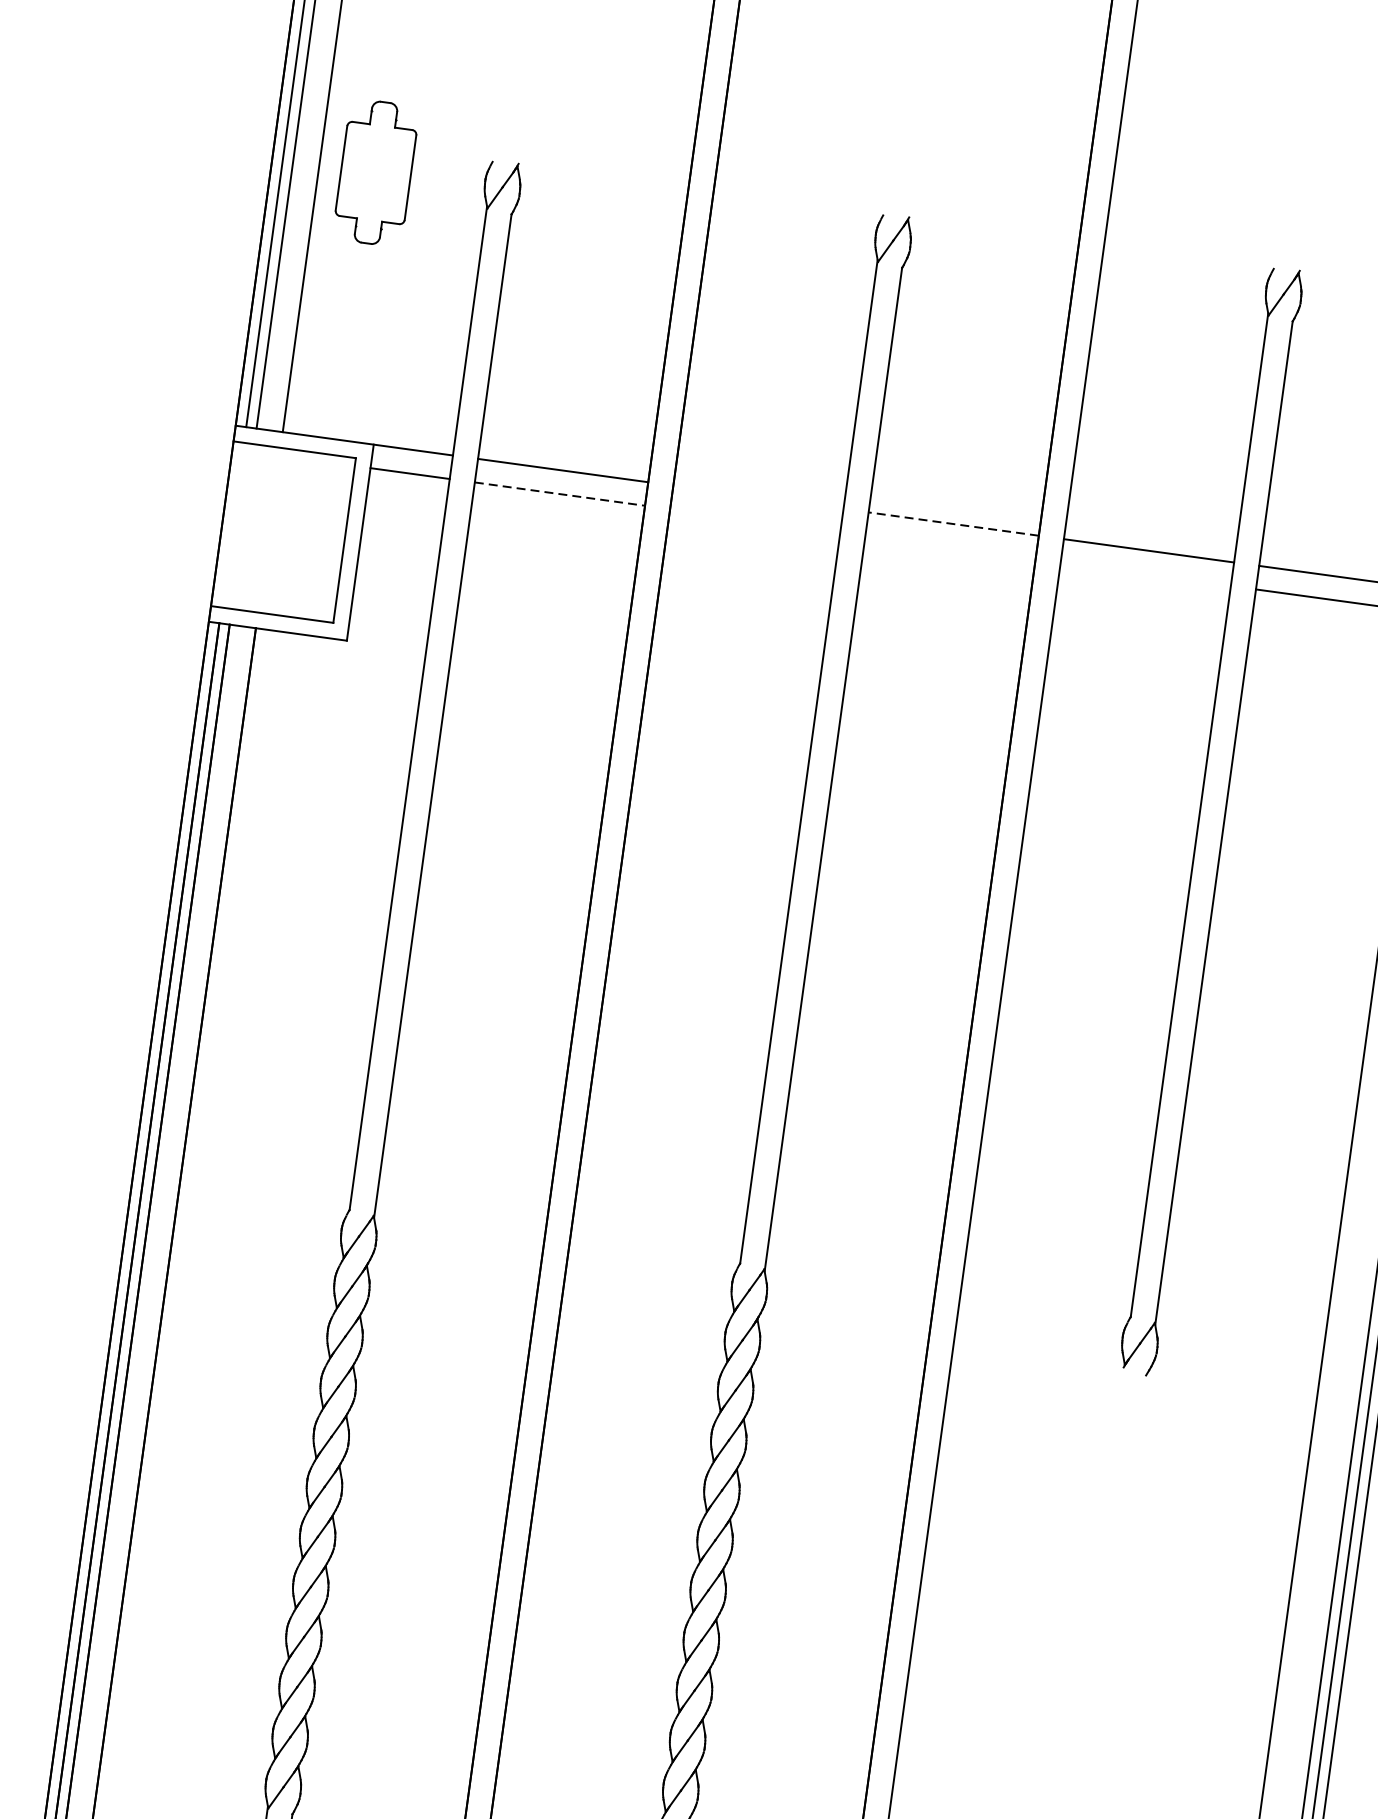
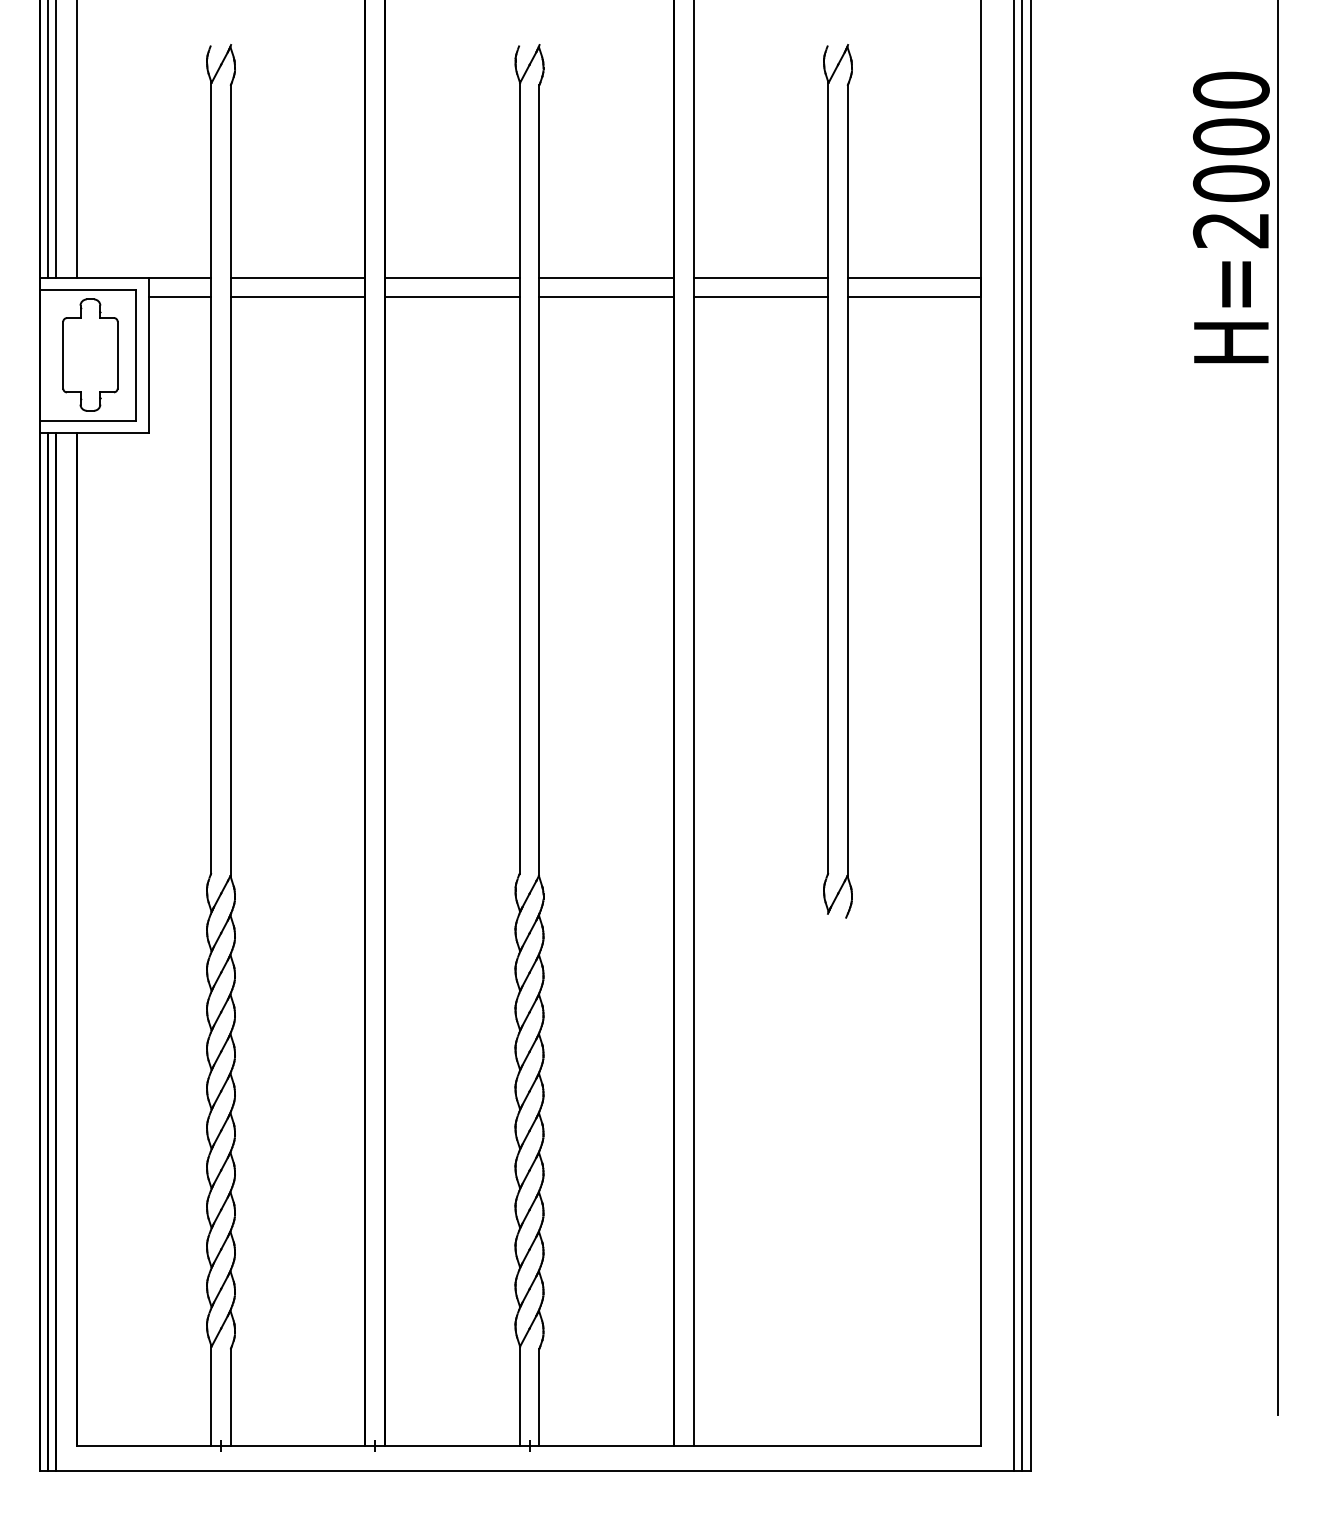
part: (376, 172) -> (90, 354), moved
line: (560, 493) -> (298, 296), dashed -> solid
line: (758, 497) -> (452, 278), added
line: (755, 520) -> (452, 296), added
line: (953, 524) -> (606, 278), dashed -> solid
line: (950, 547) -> (606, 296), added
line: (1145, 574) -> (760, 296), added

